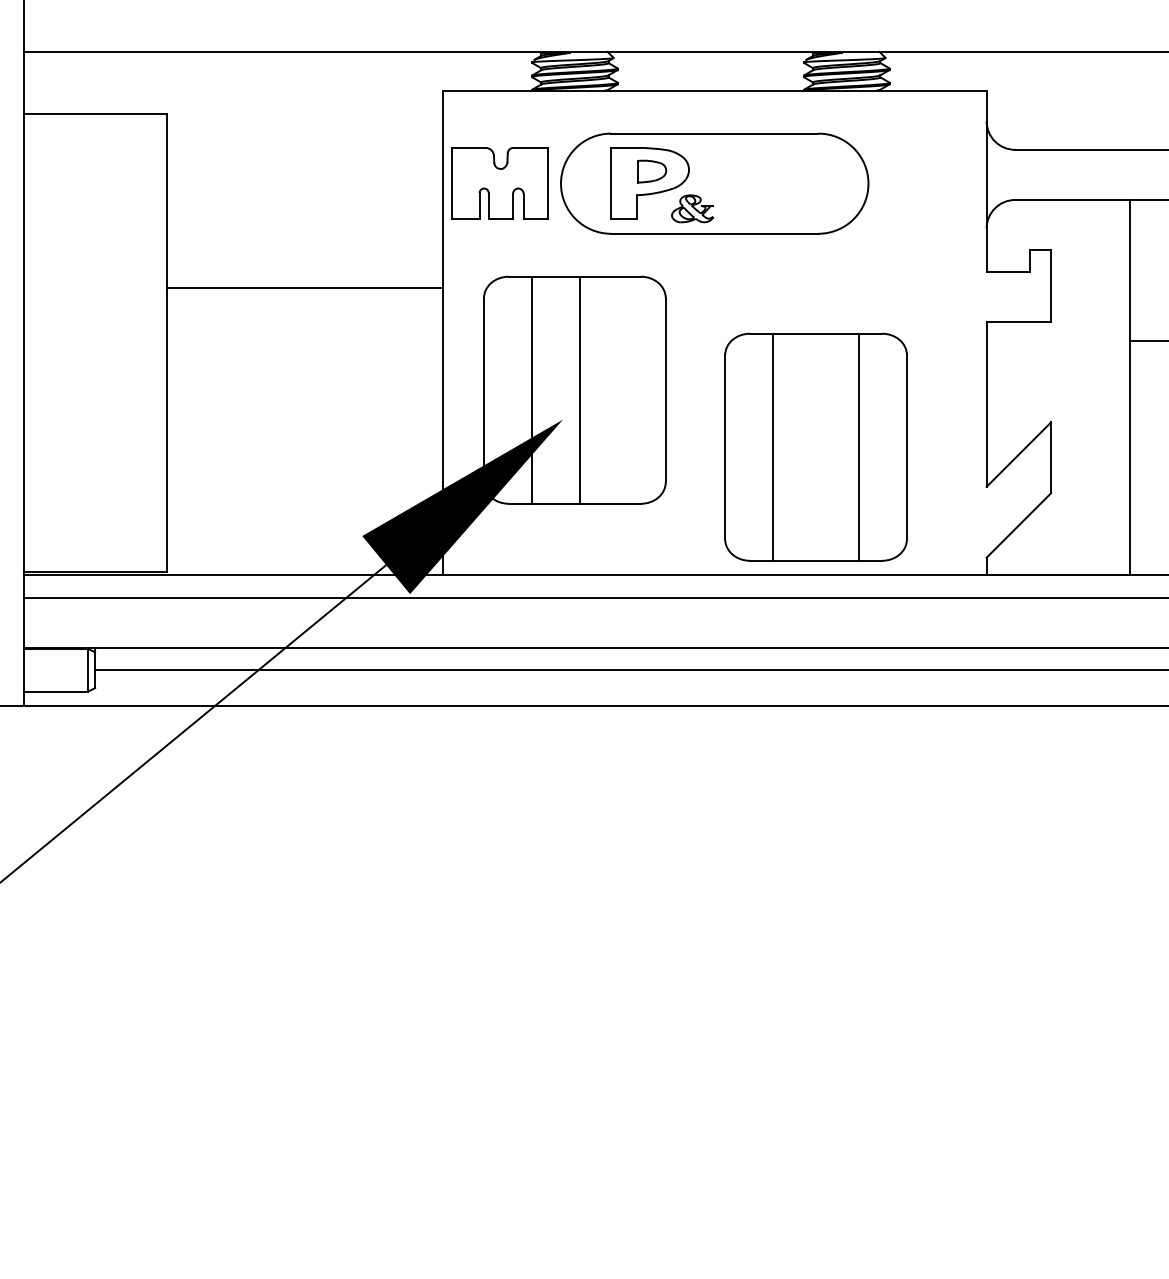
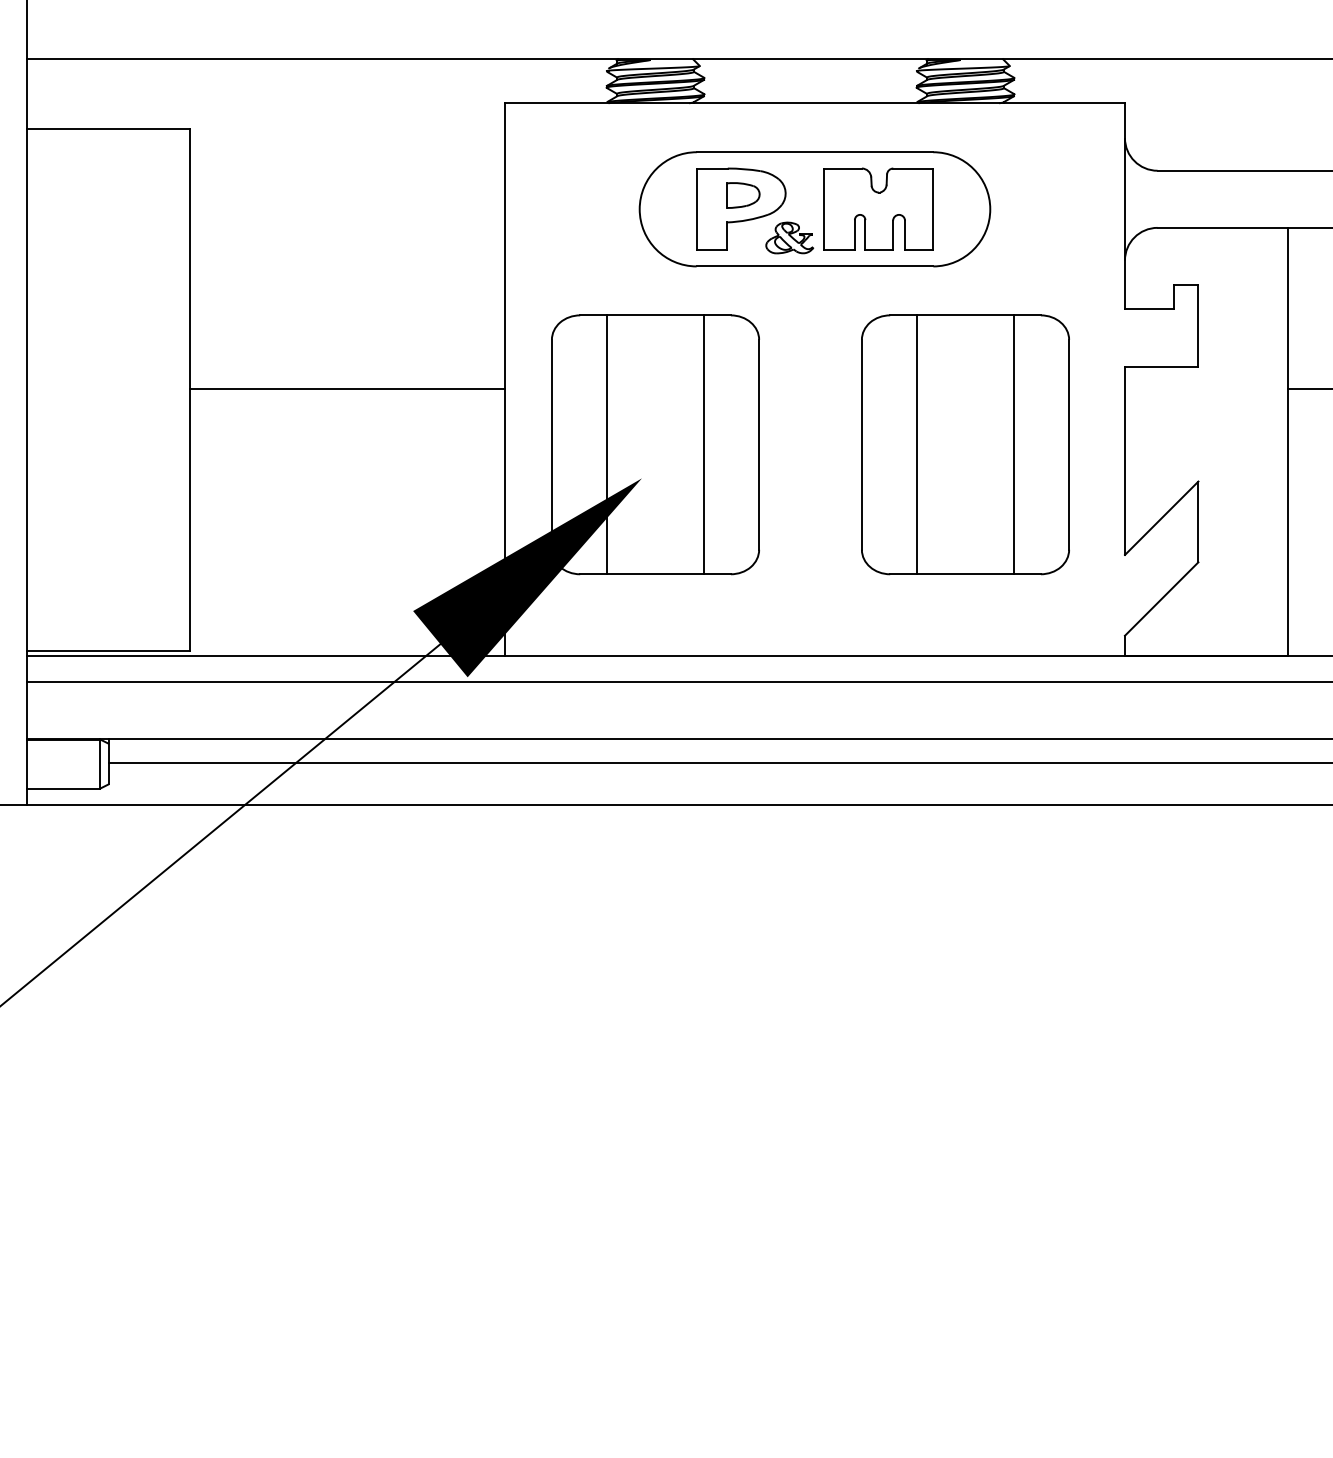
part: (500, 182) -> (878, 208), moved
line: (304, 287) -> (347, 388), moved
line: (580, 389) -> (704, 444), moved
part: (816, 446) -> (965, 444), moved

